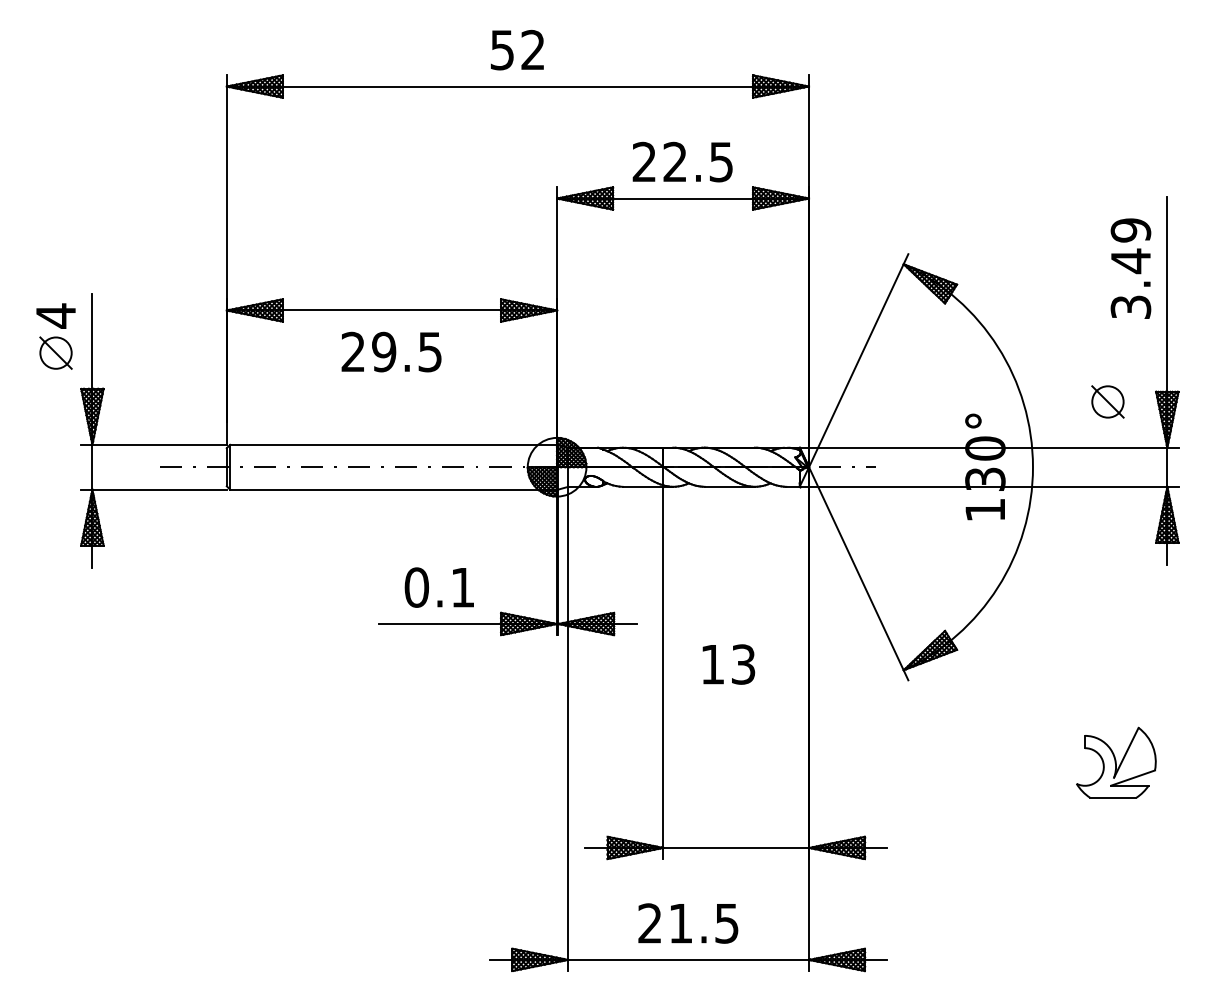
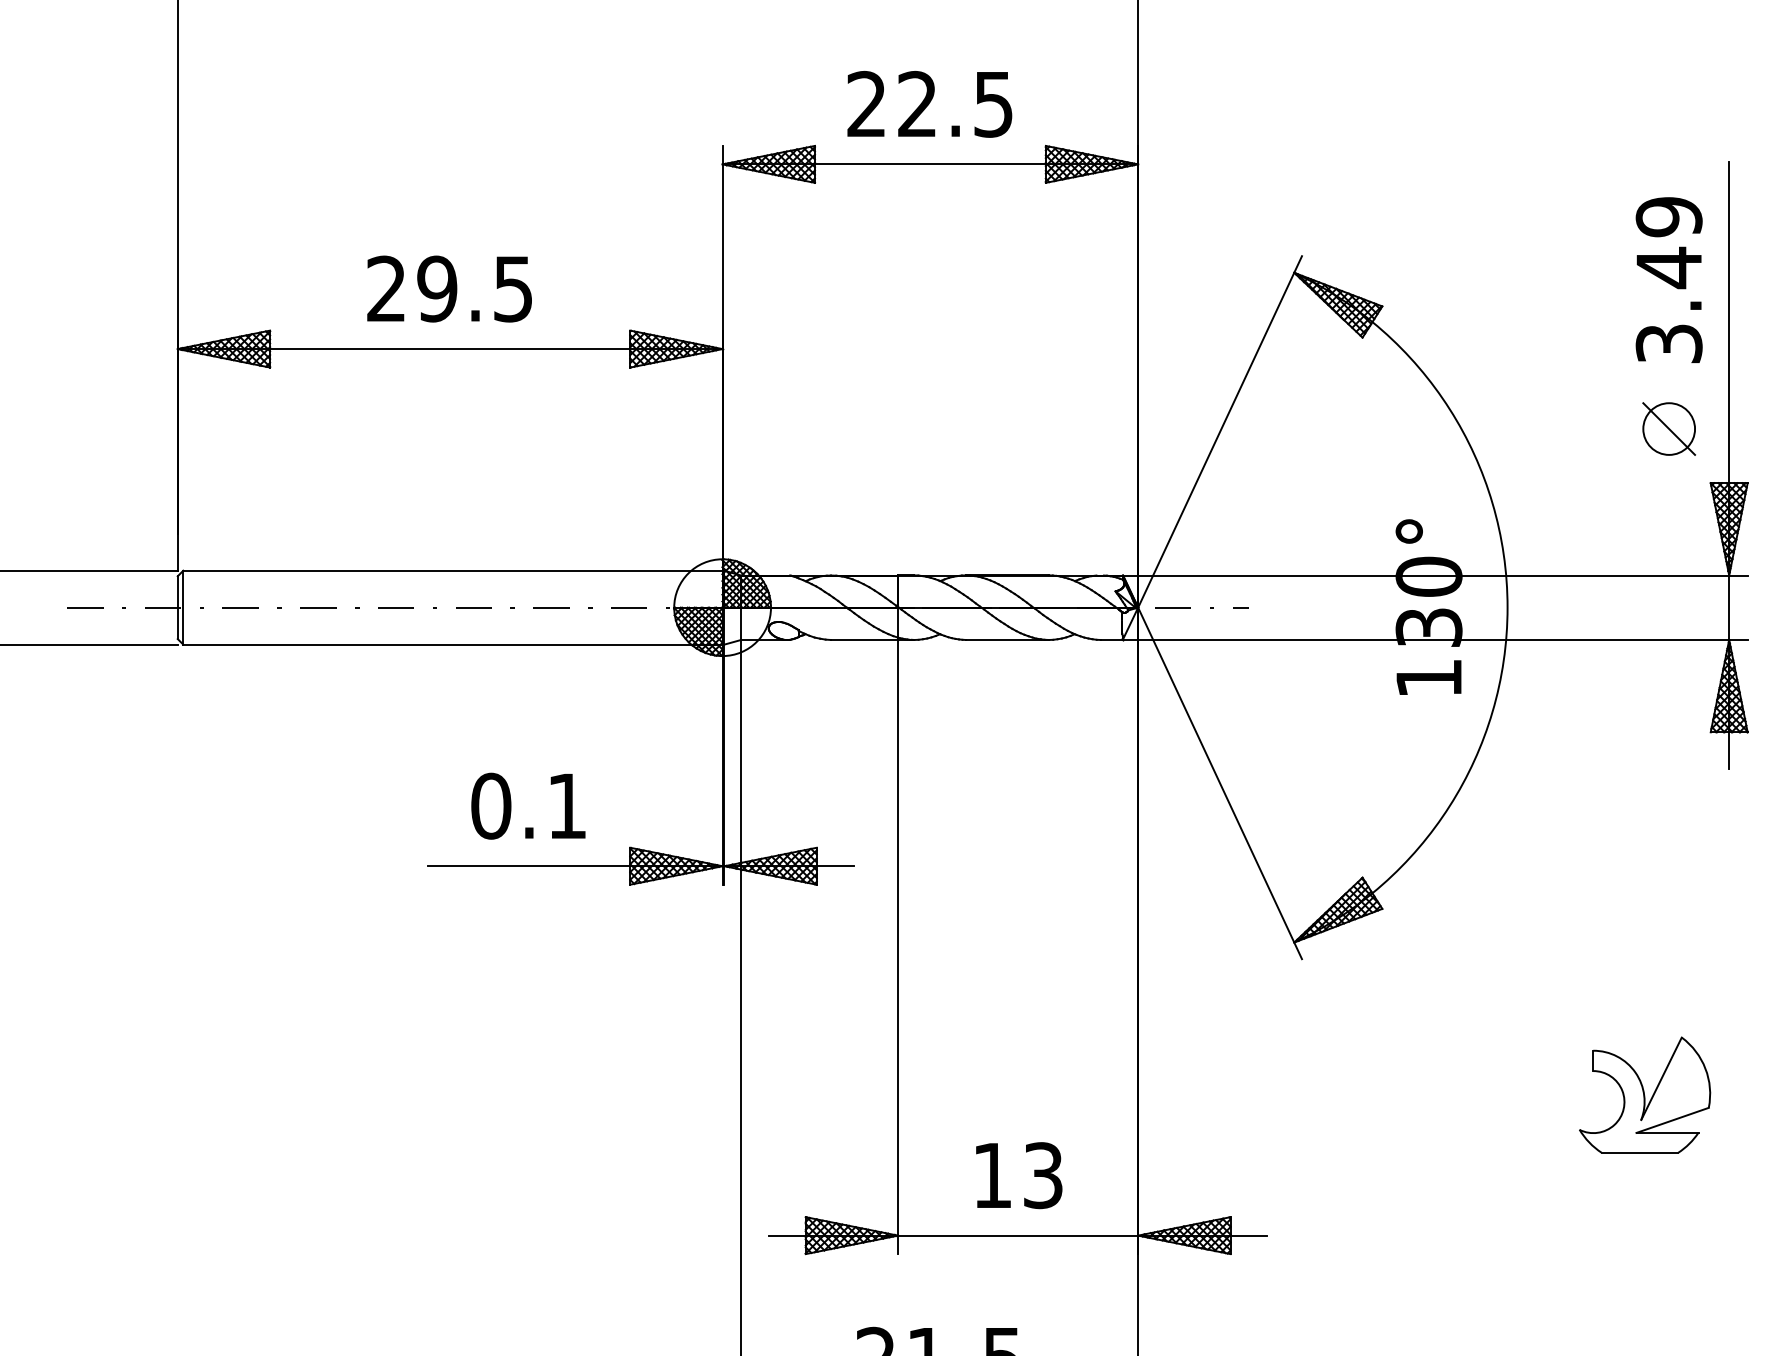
text: (391, 351) -> (449, 288), moved
part: (1107, 401) -> (1668, 428), moved
text: (728, 664) -> (1018, 1175), moved

